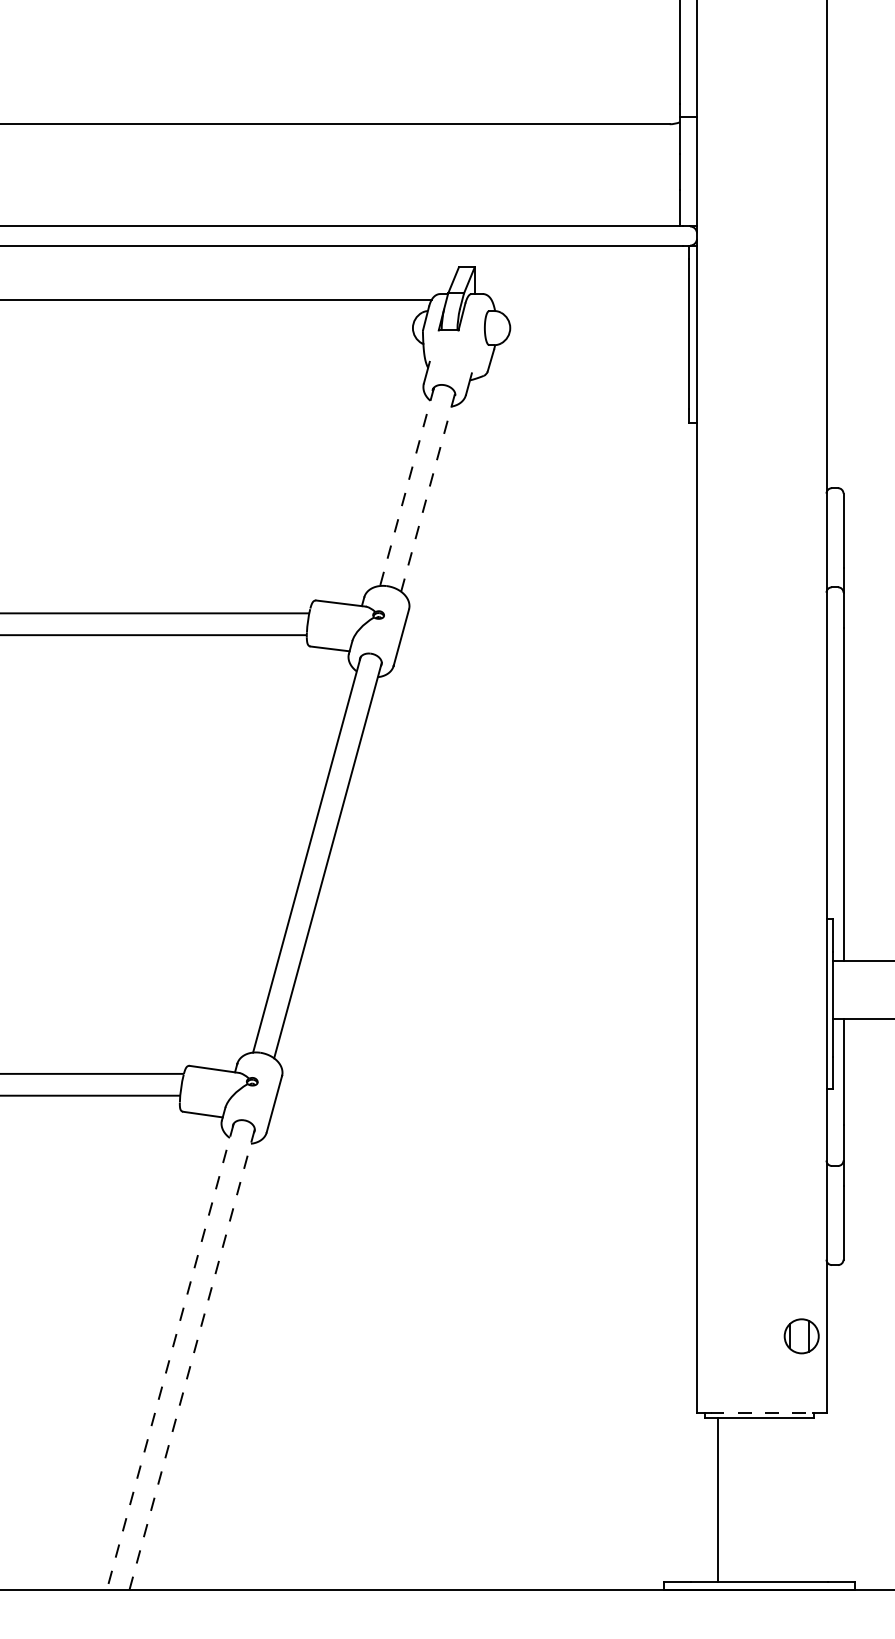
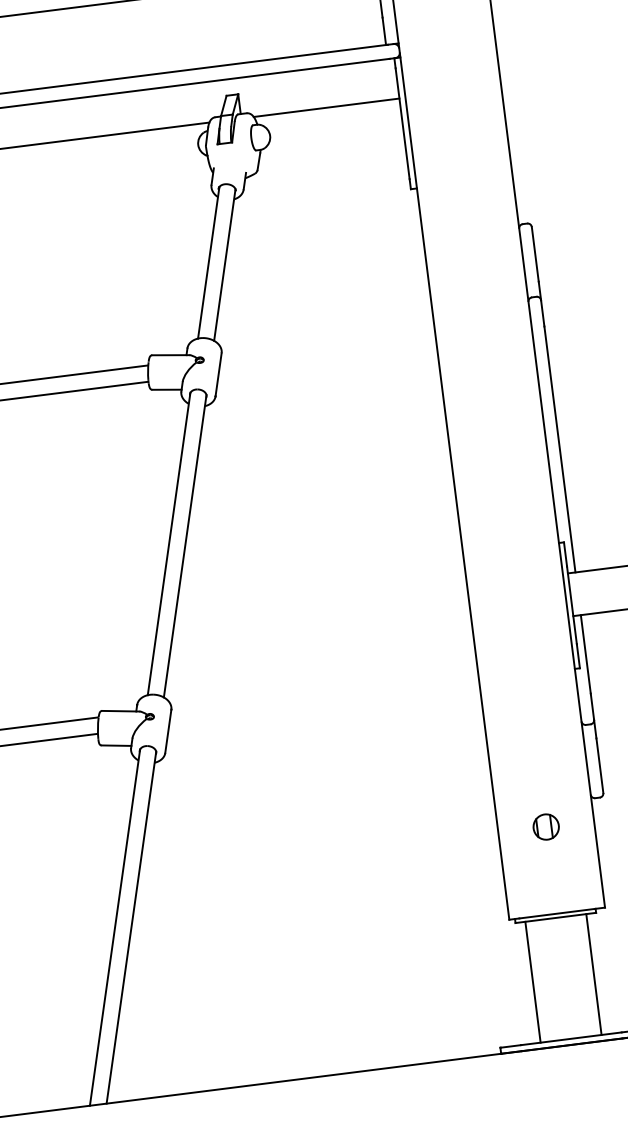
line: (589, 300) -> (326, 108), added
line: (407, 486) -> (209, 262), dashed -> solid
line: (428, 492) -> (225, 265), dashed -> solid
part: (801, 1336) -> (546, 827), moved
line: (170, 1356) -> (115, 927), dashed -> solid
line: (192, 1359) -> (131, 927), dashed -> solid
line: (762, 1412) -> (557, 913), dashed -> solid
line: (800, 1499) -> (593, 974), added

